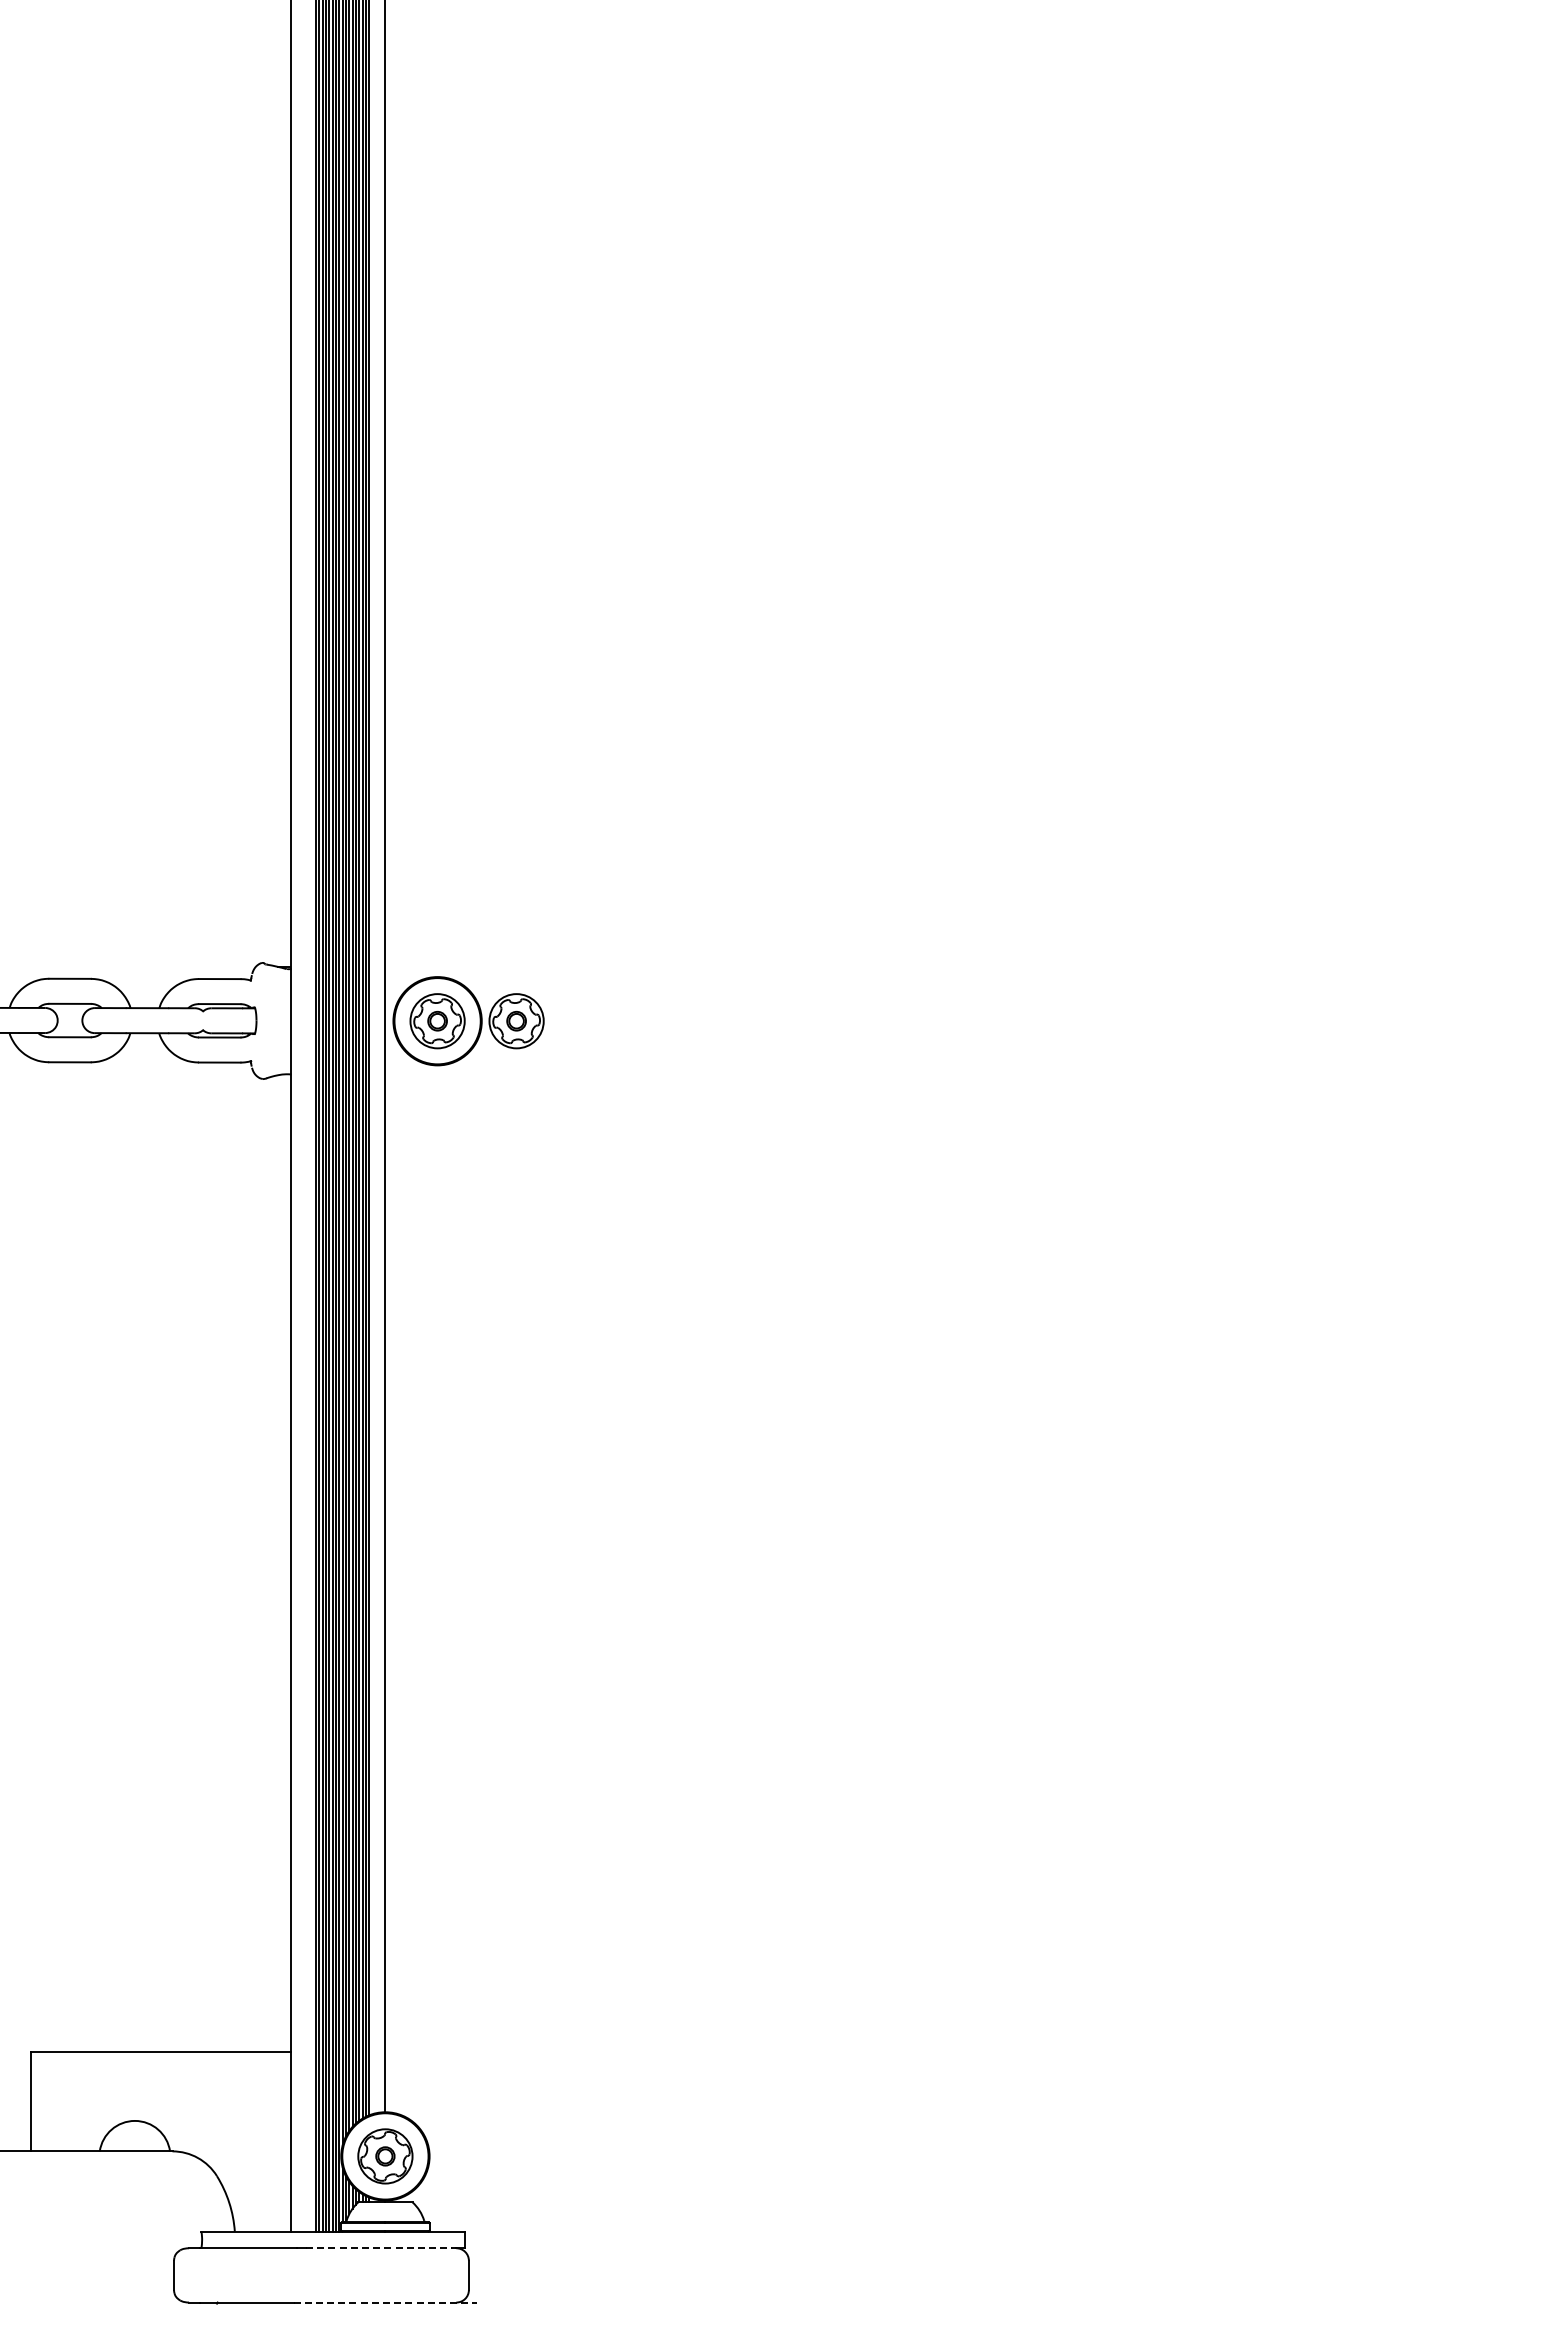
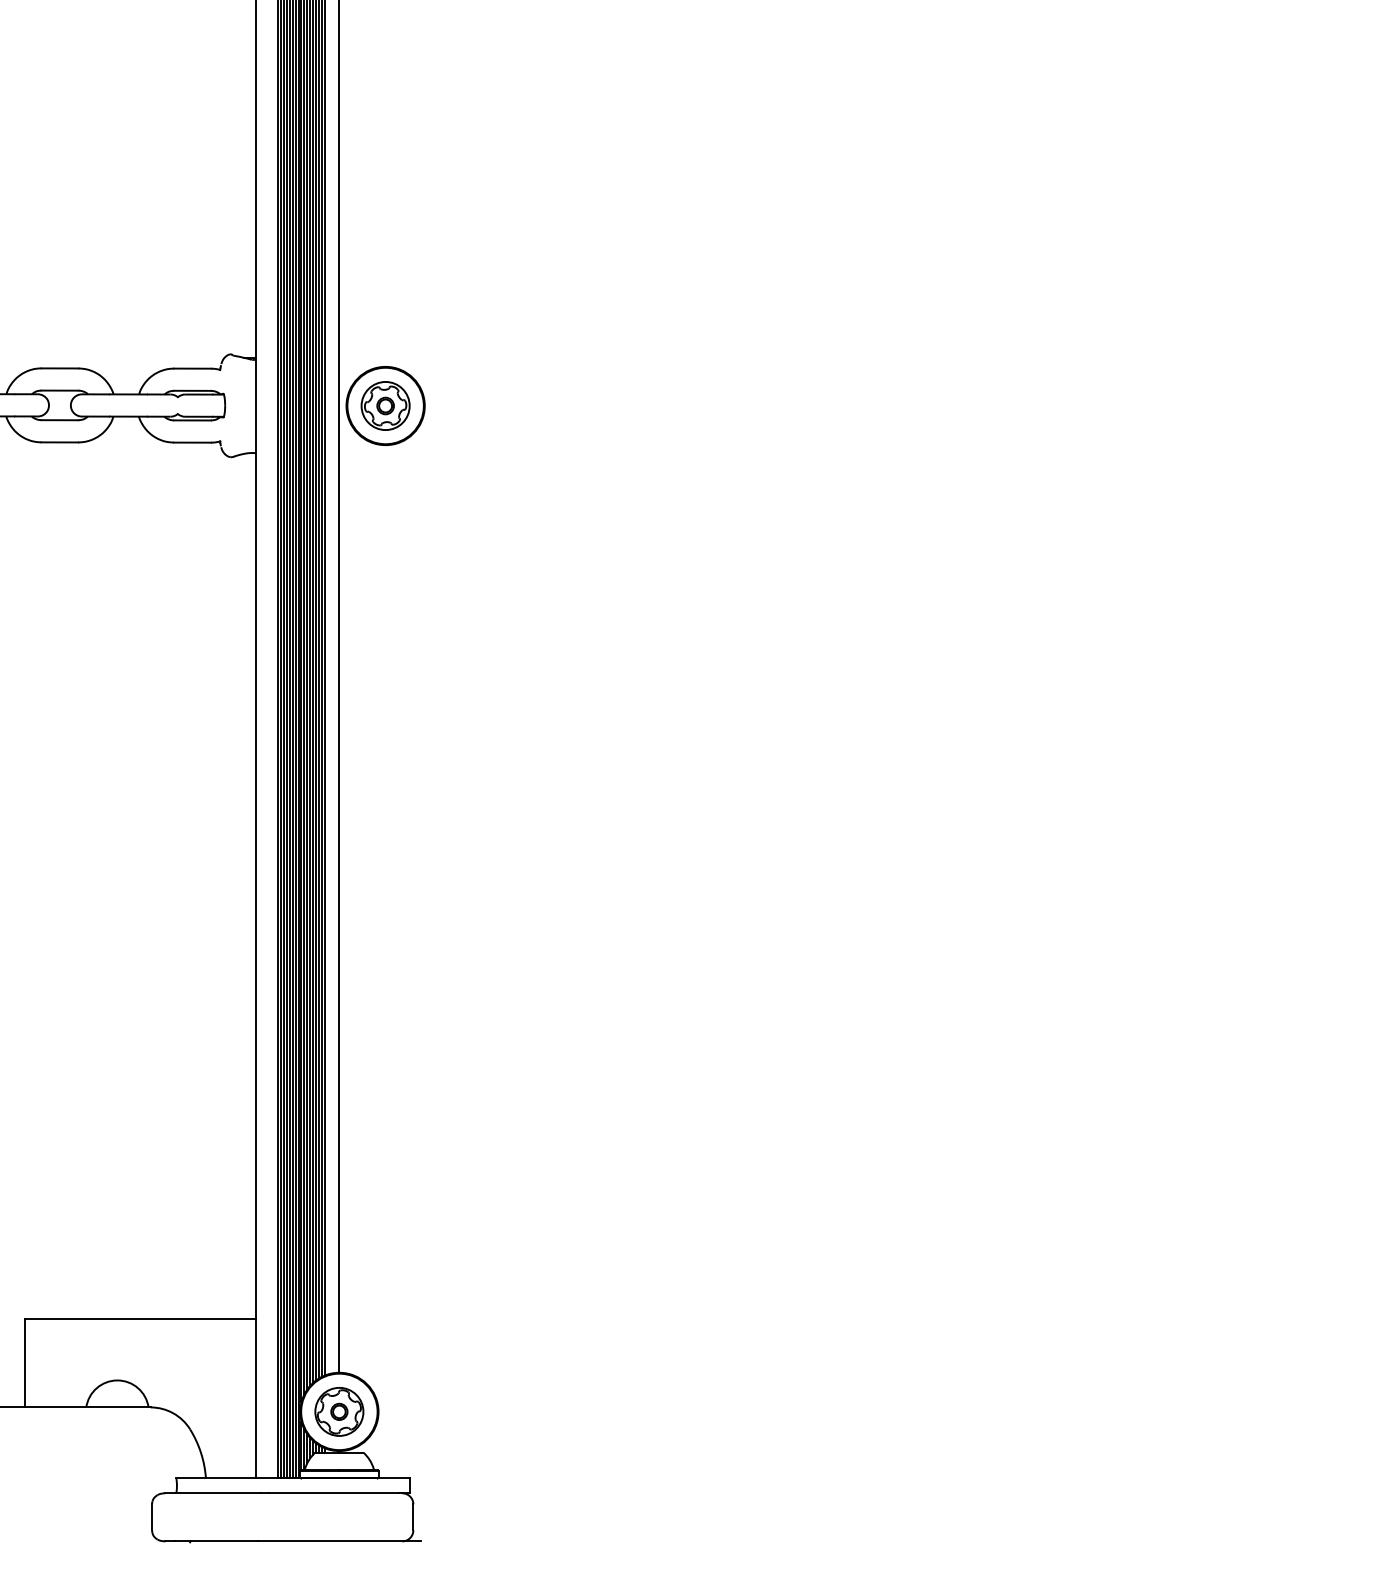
part: (516, 1021) -> (455, 406), removed
line: (379, 2248) -> (334, 1493), dashed -> solid
line: (385, 2302) -> (339, 1541), dashed -> solid

